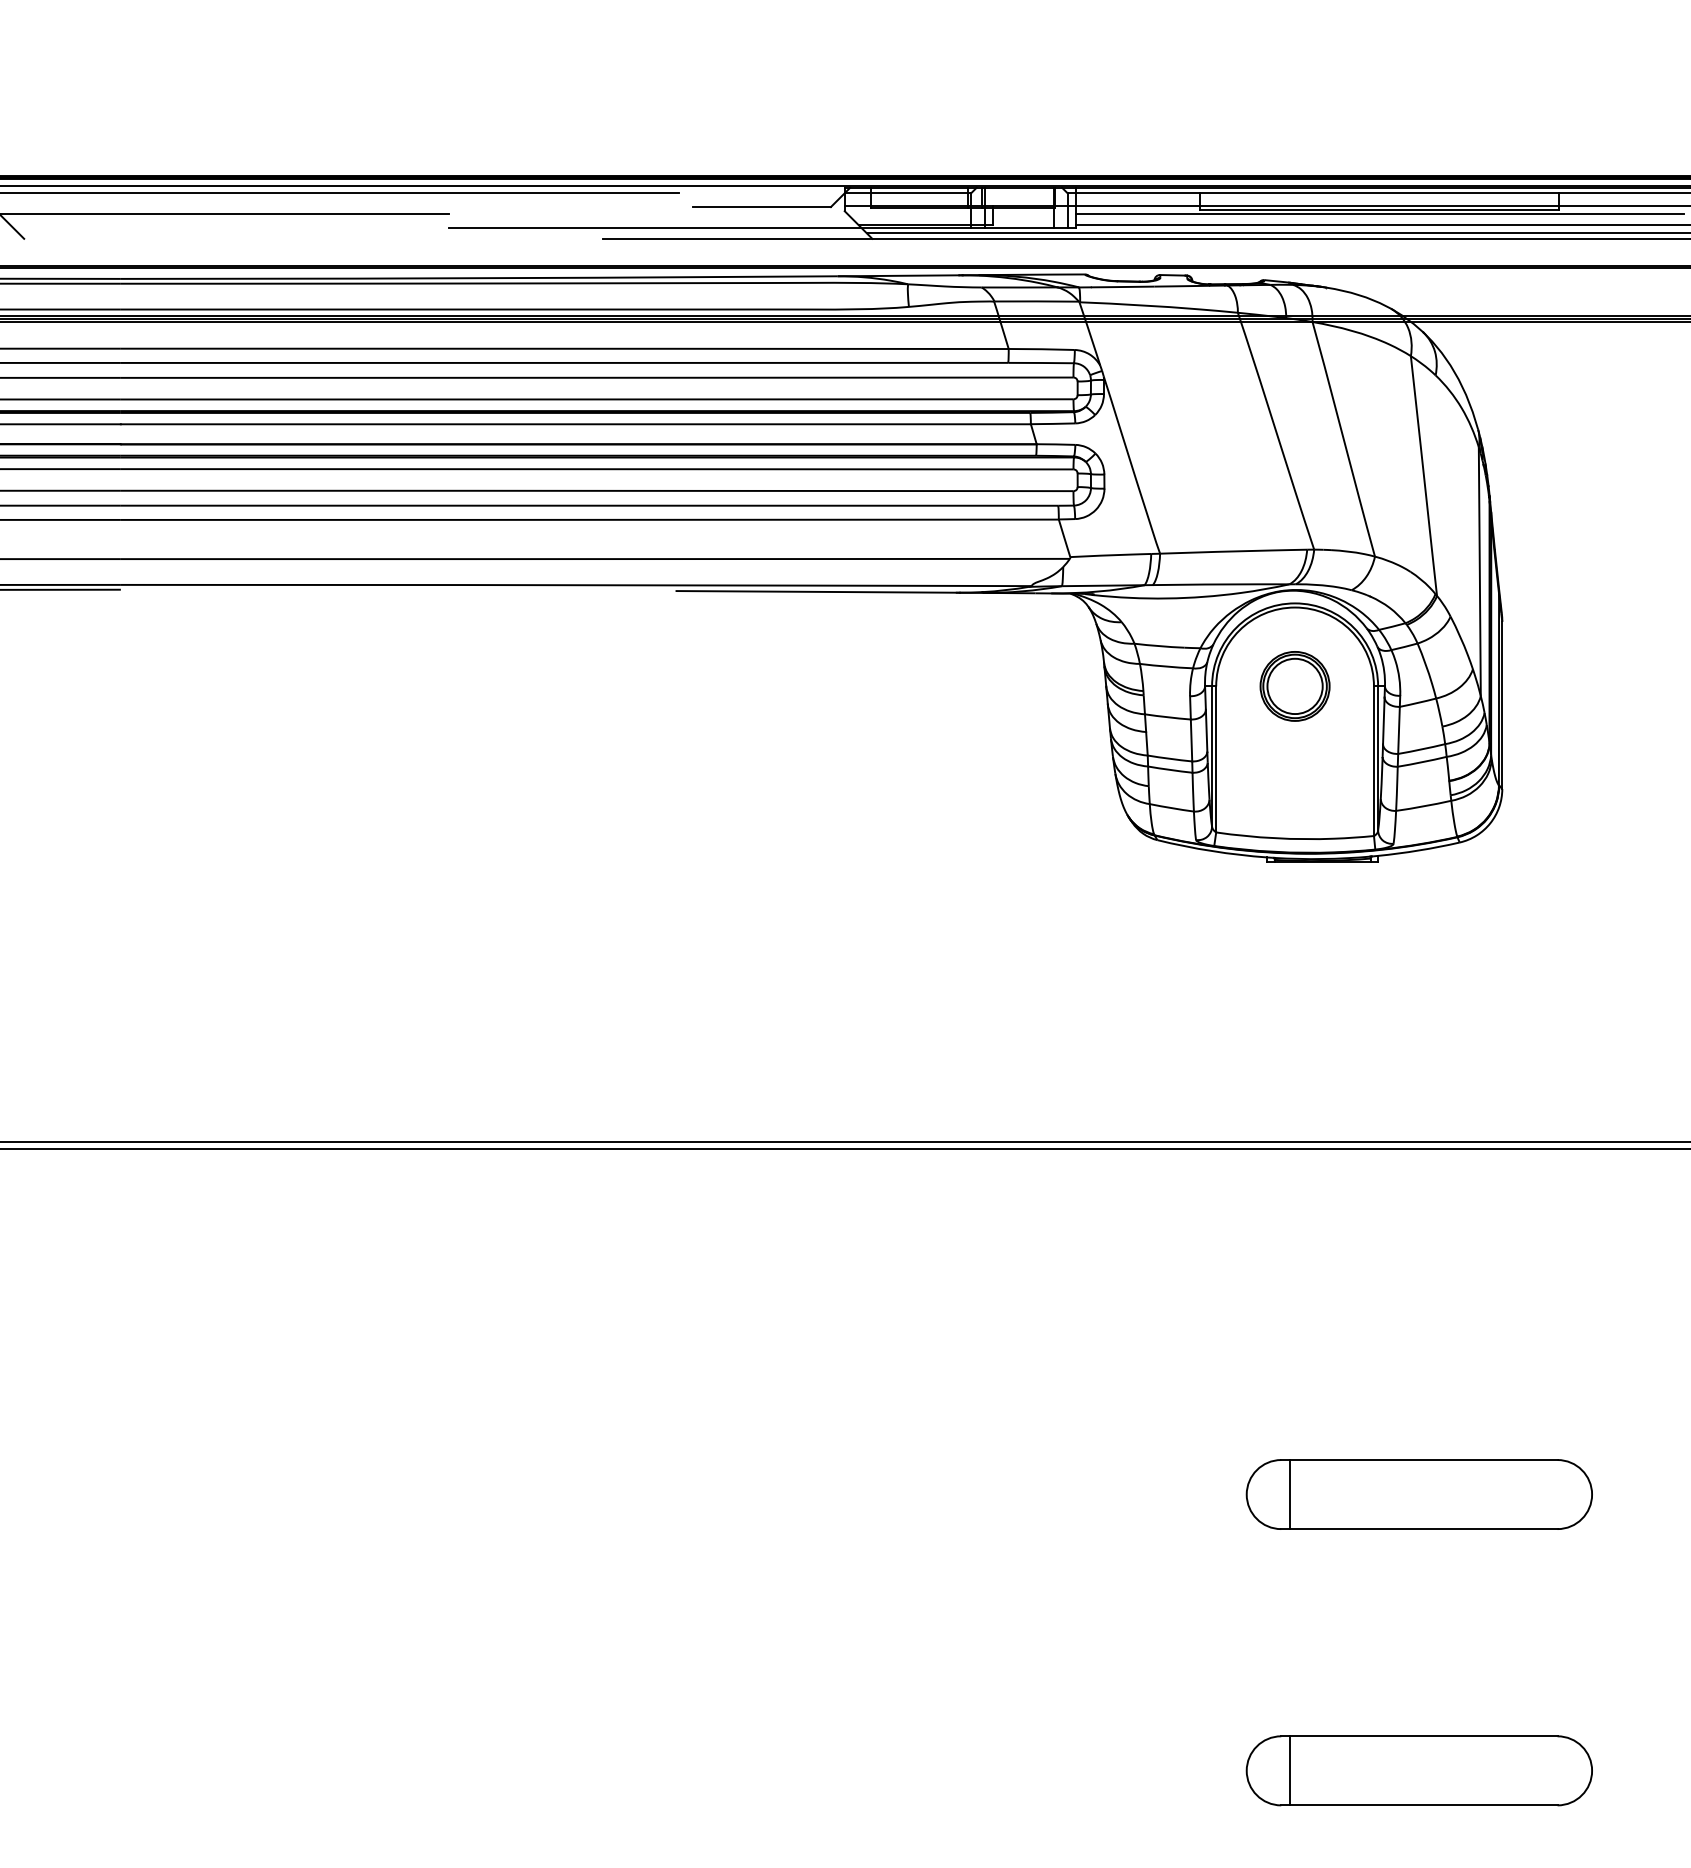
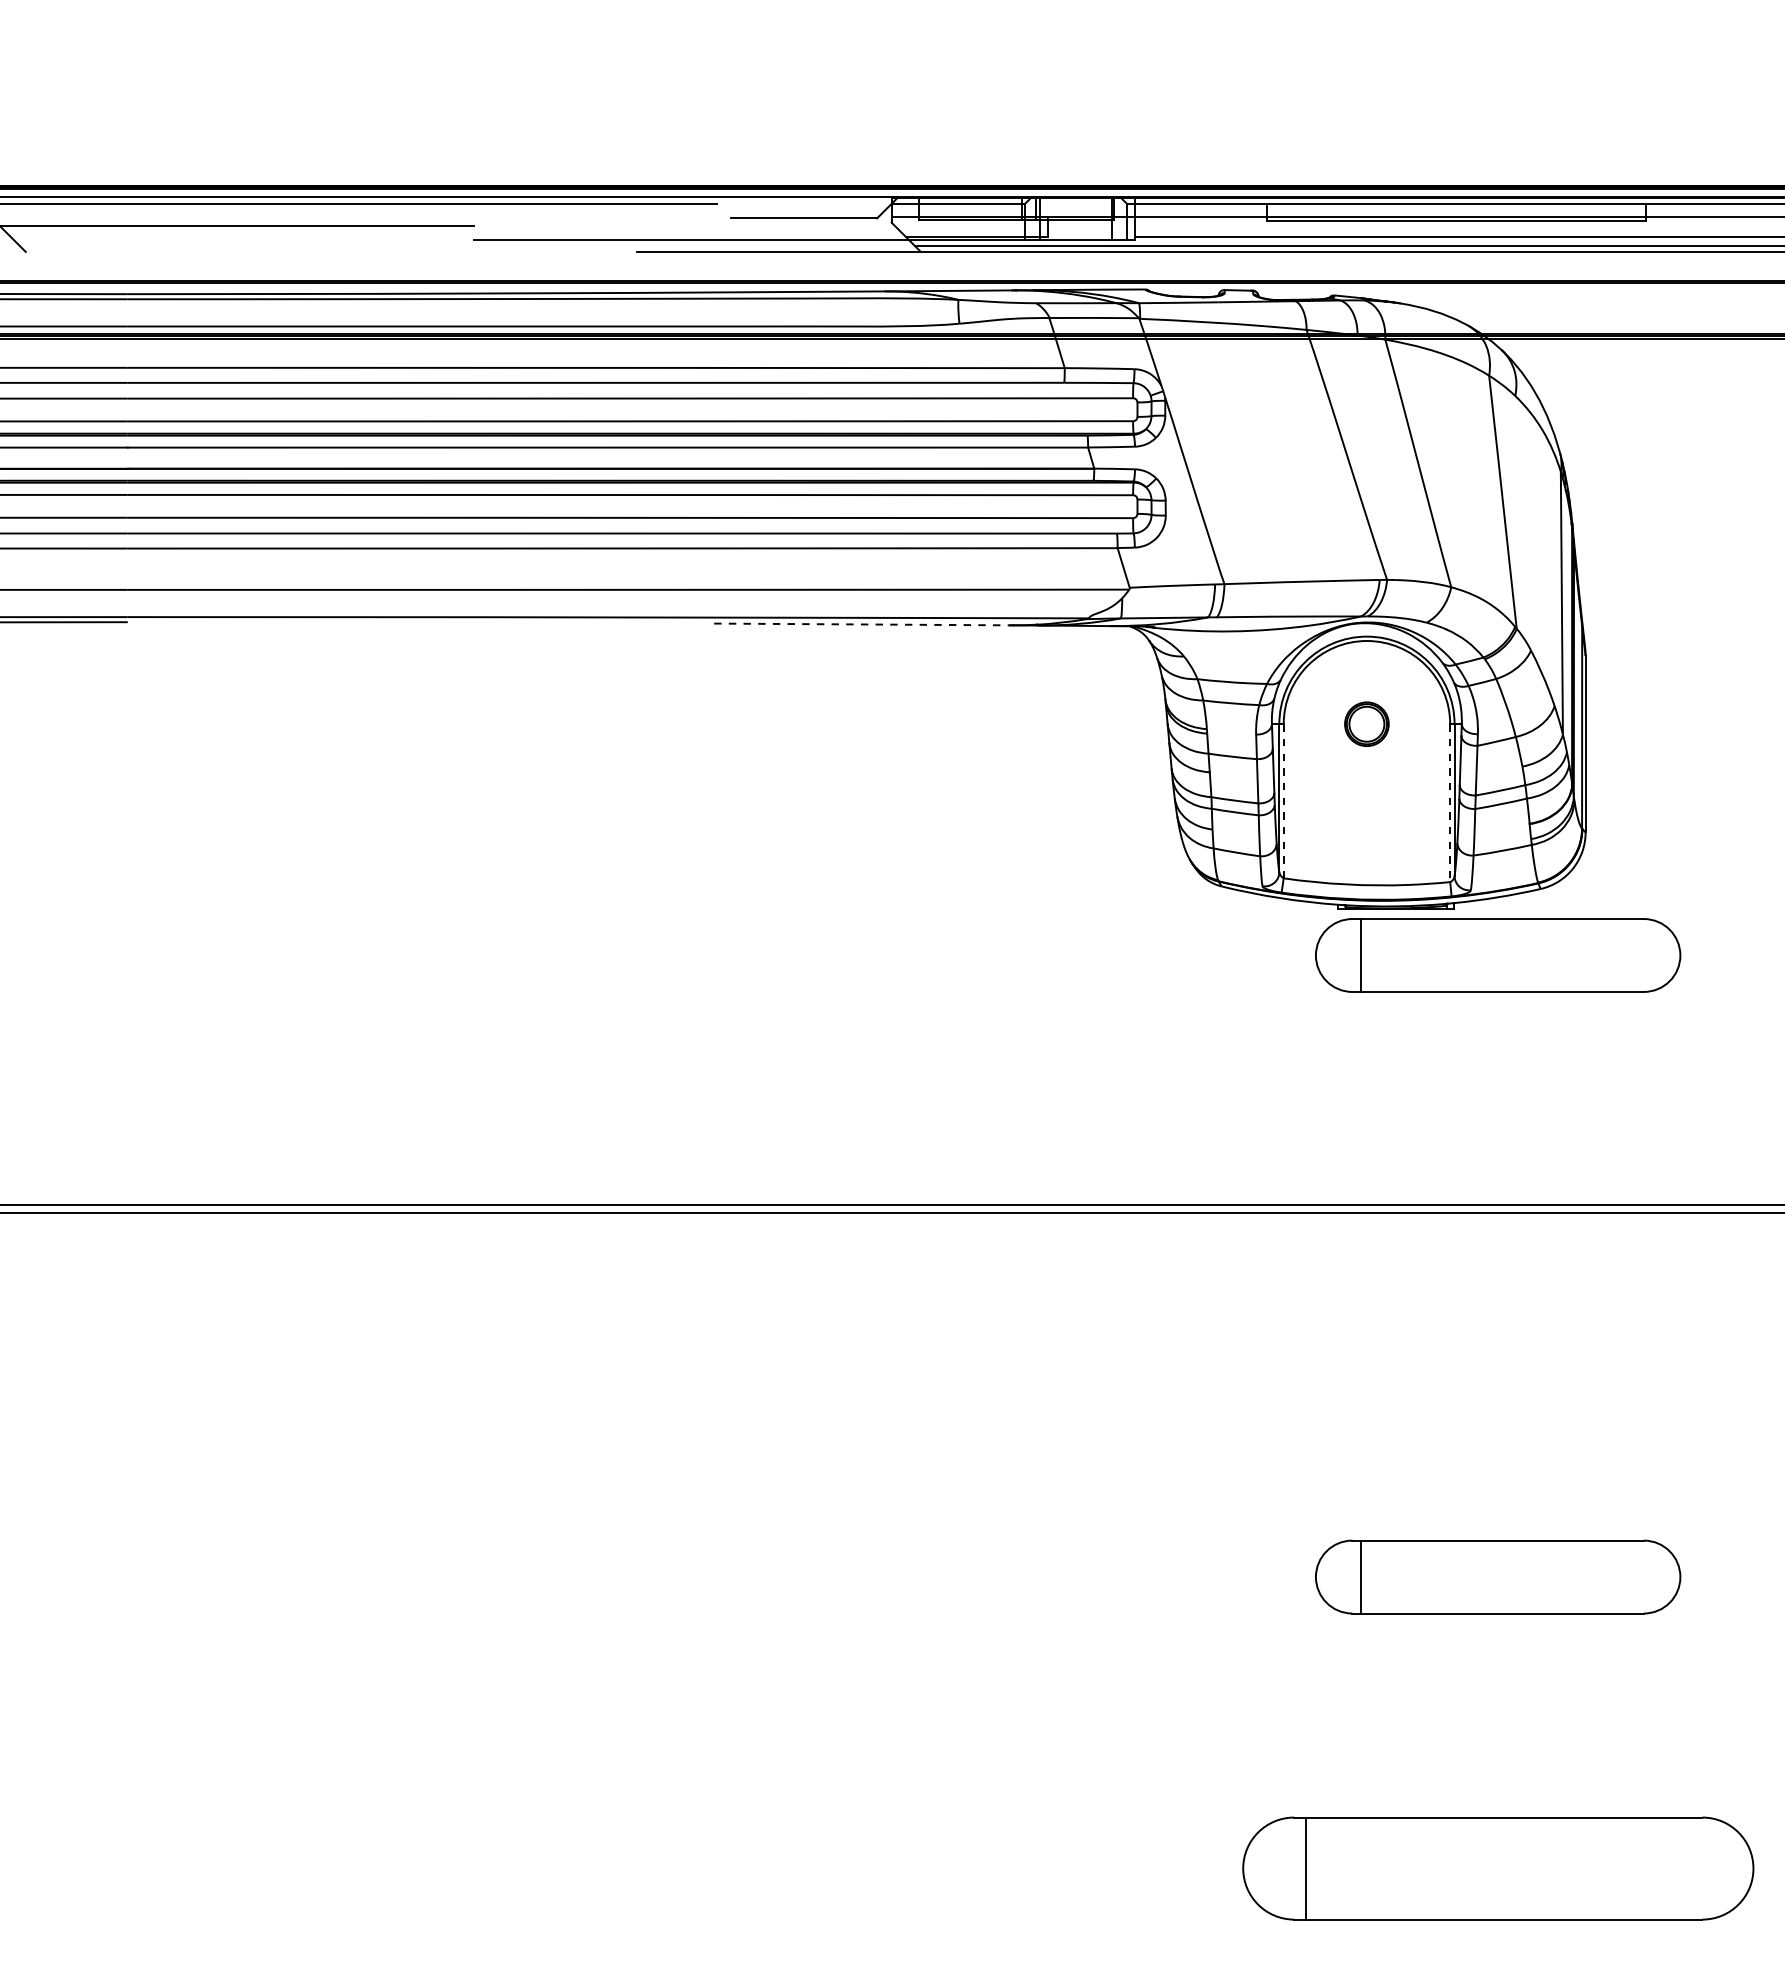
line: (1379, 213) -> (1456, 225), removed
line: (818, 591) -> (864, 624), solid -> dashed
part: (1294, 686) -> (1366, 724), size x0.6
line: (1216, 758) -> (1284, 800), solid -> dashed
line: (1373, 761) -> (1449, 803), solid -> dashed
part: (1418, 905) -> (1497, 955), added
part: (1418, 1770) -> (1497, 1868), size x1.4

